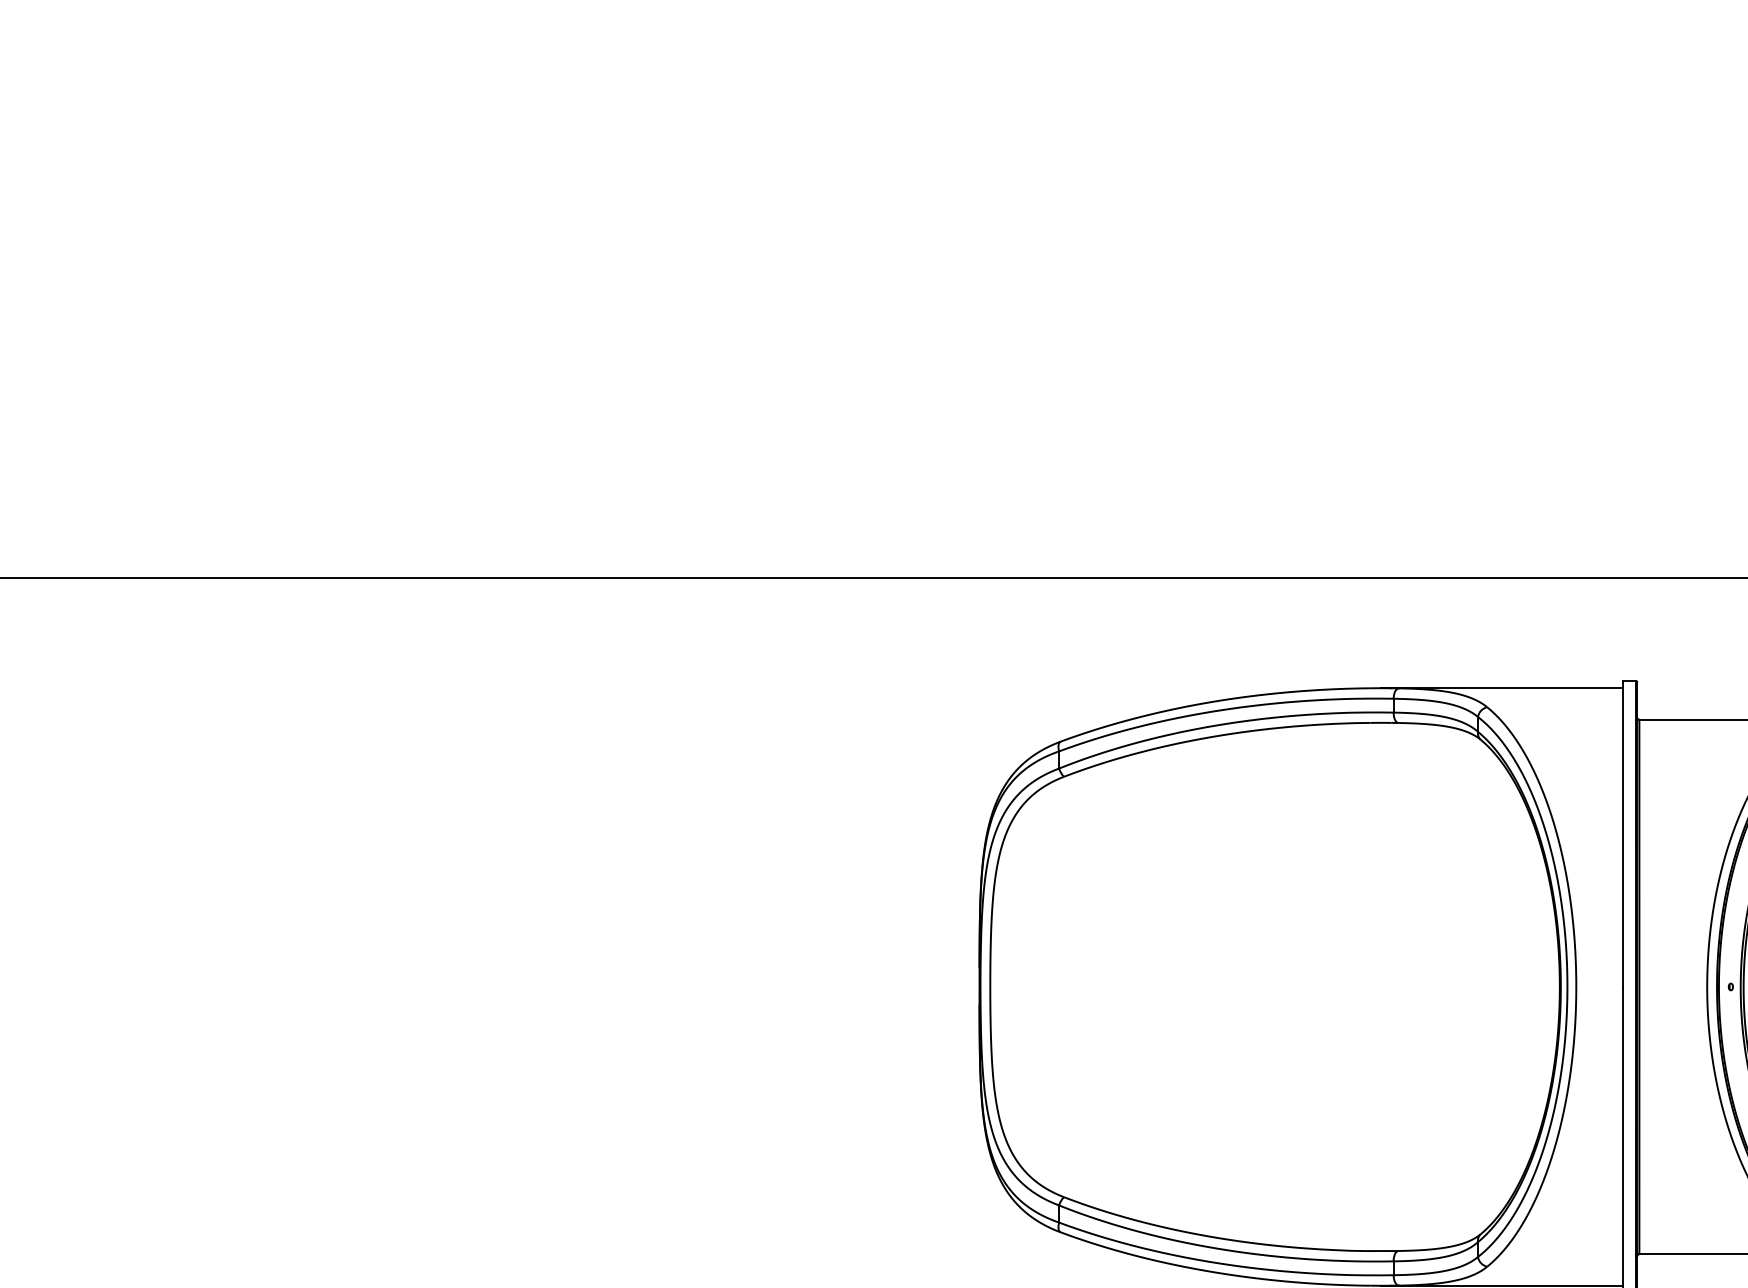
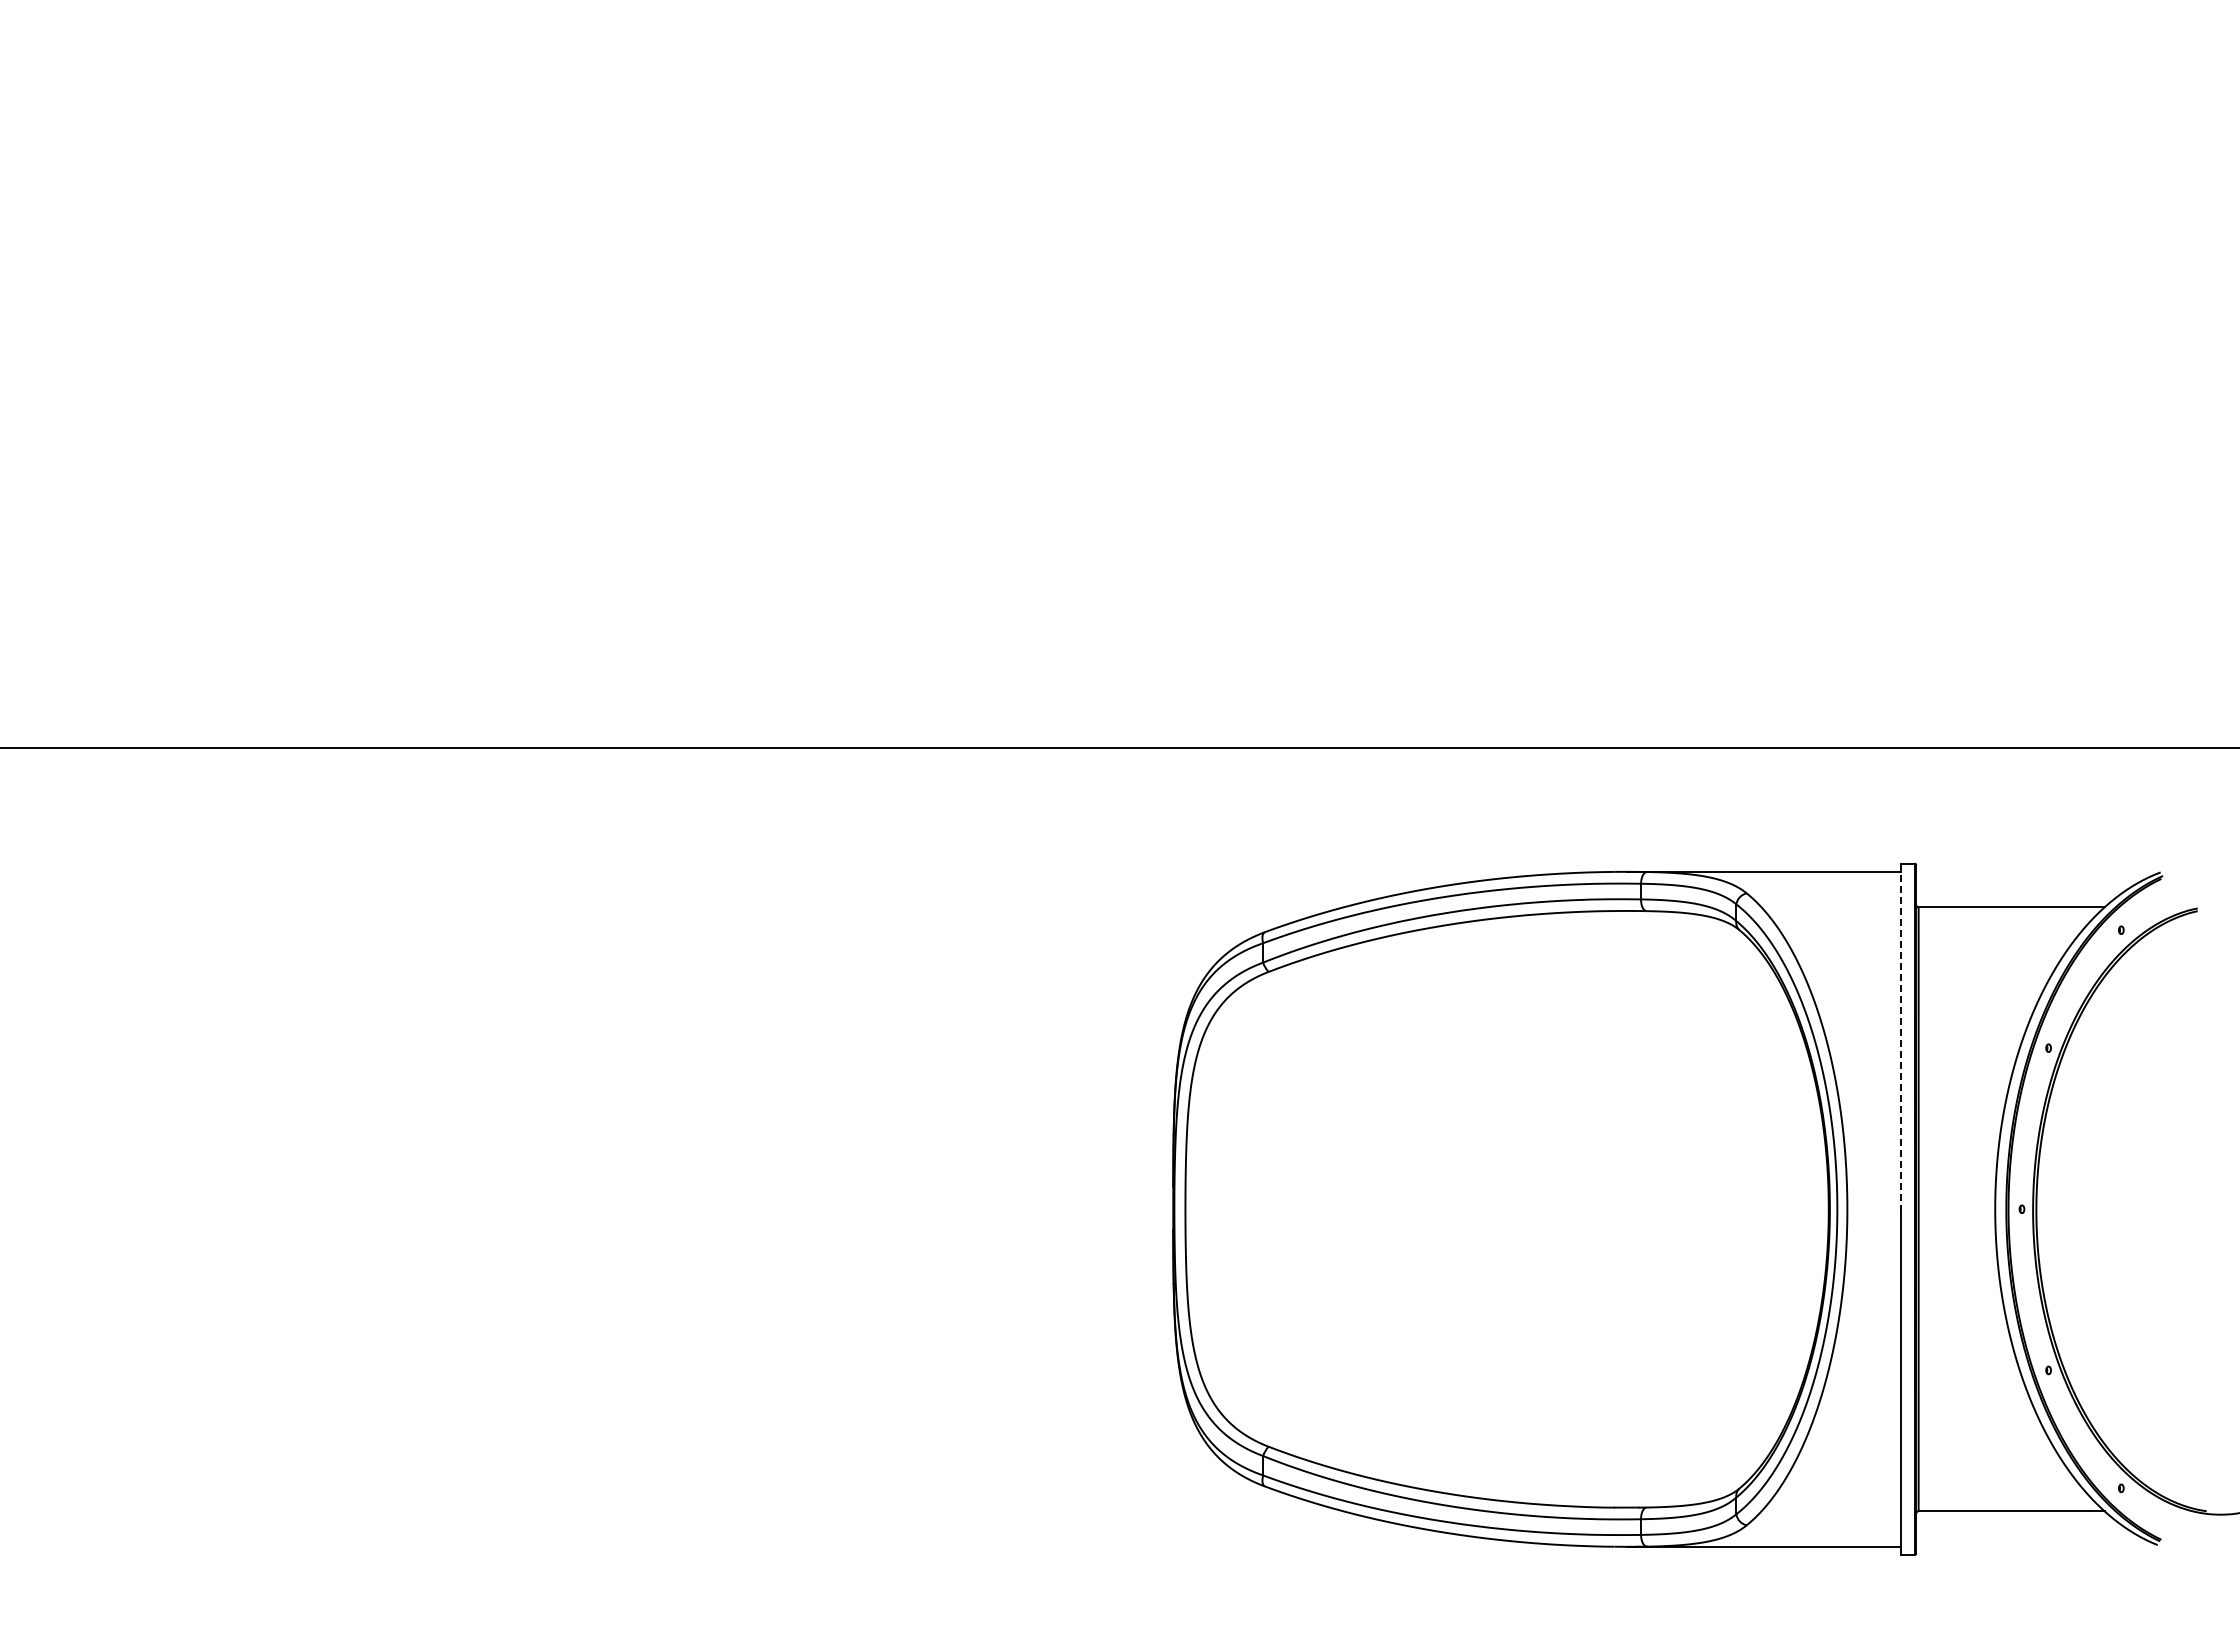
line: (1623, 833) -> (1900, 1036), solid -> dashed

